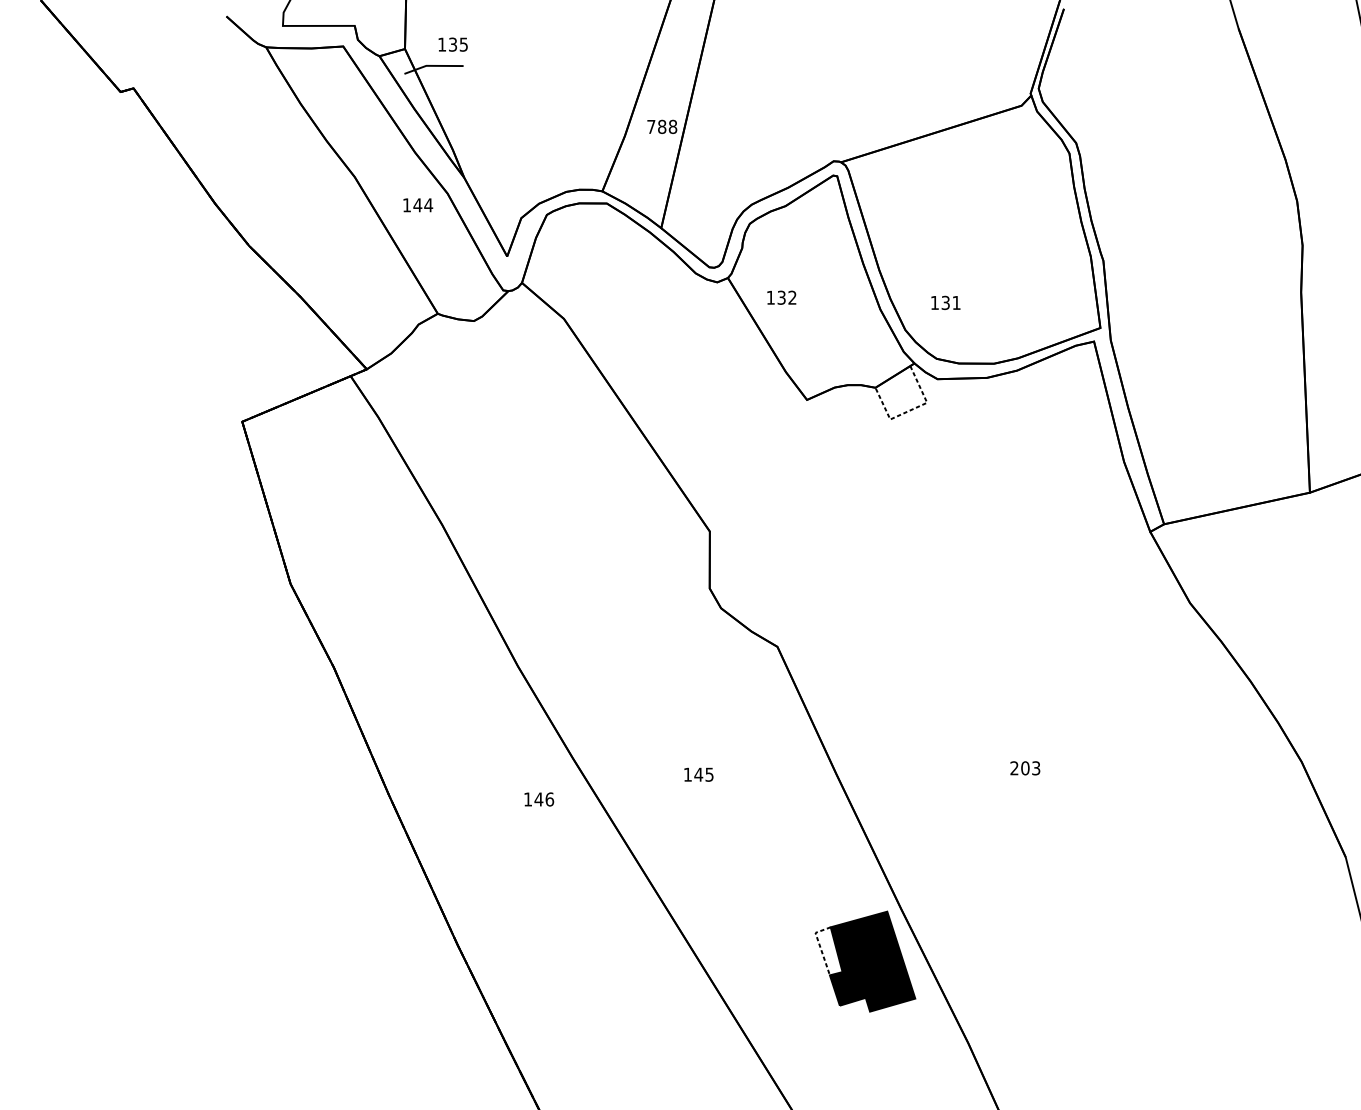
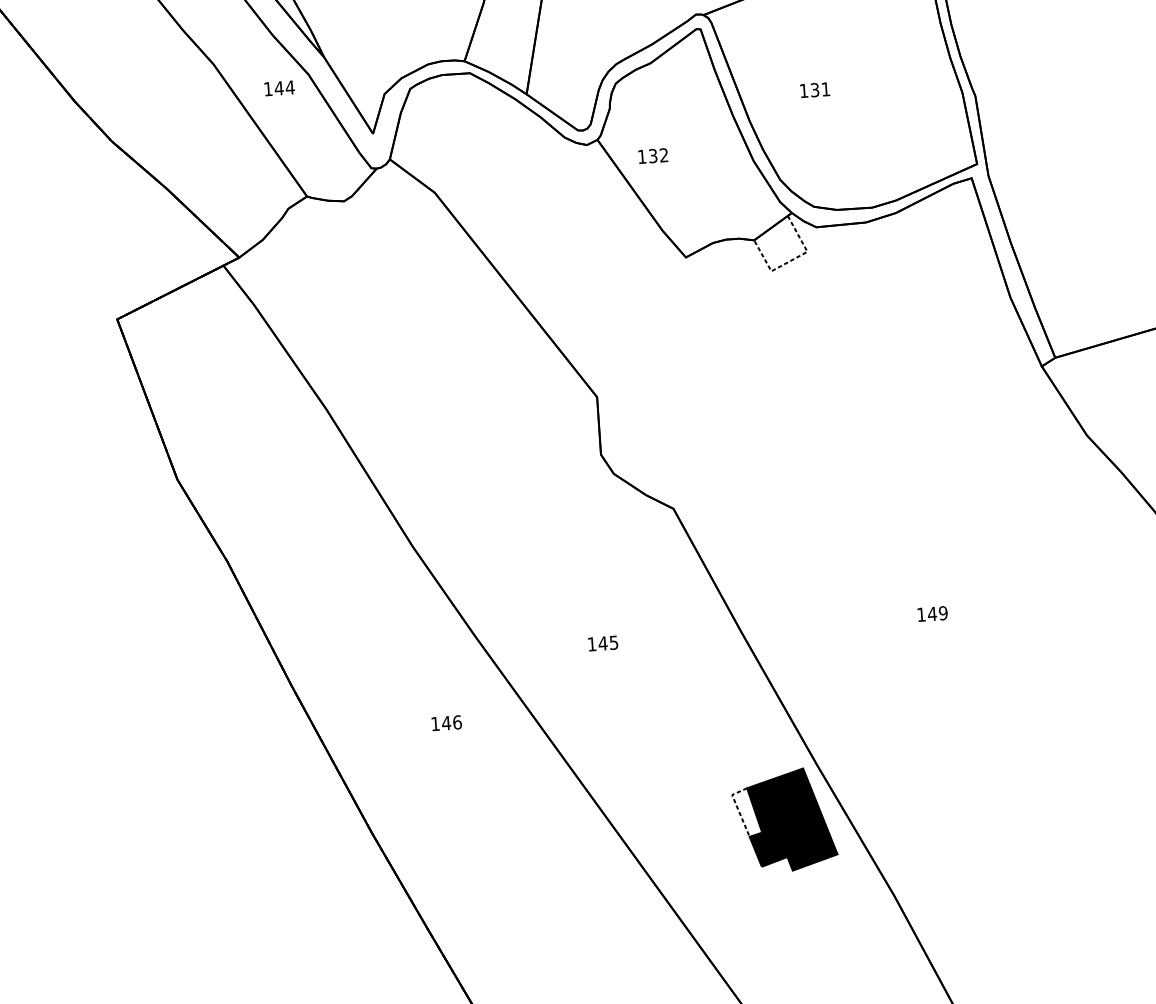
text: (945, 302) -> (814, 89), moved
text: (1025, 768) -> (932, 614), 203 -> 149
text: (539, 799) -> (447, 723), moved

